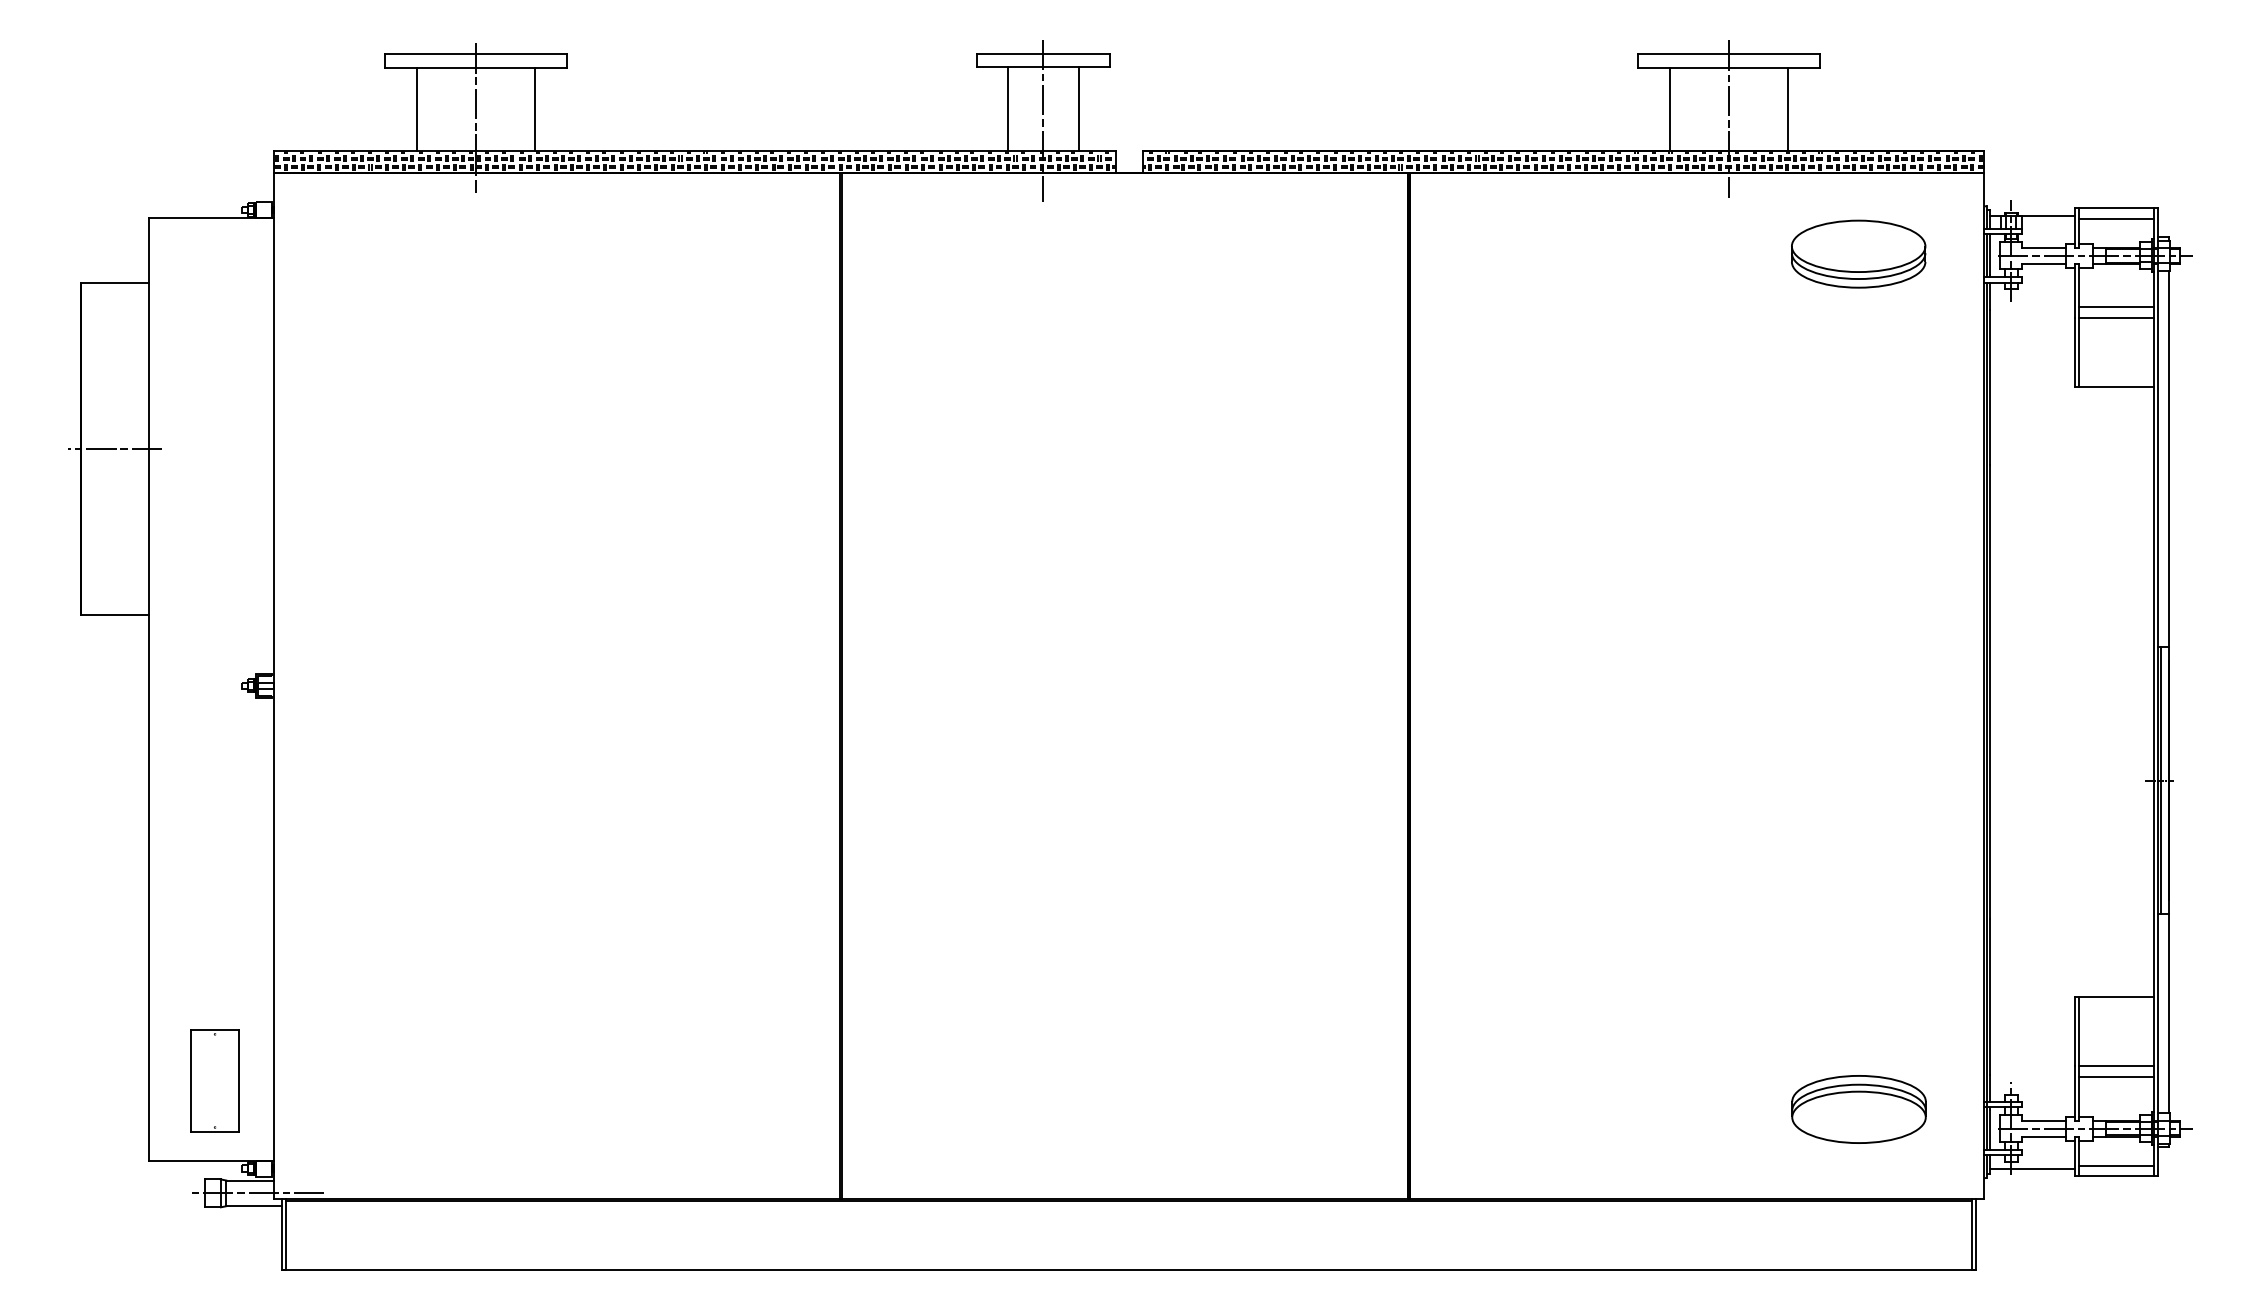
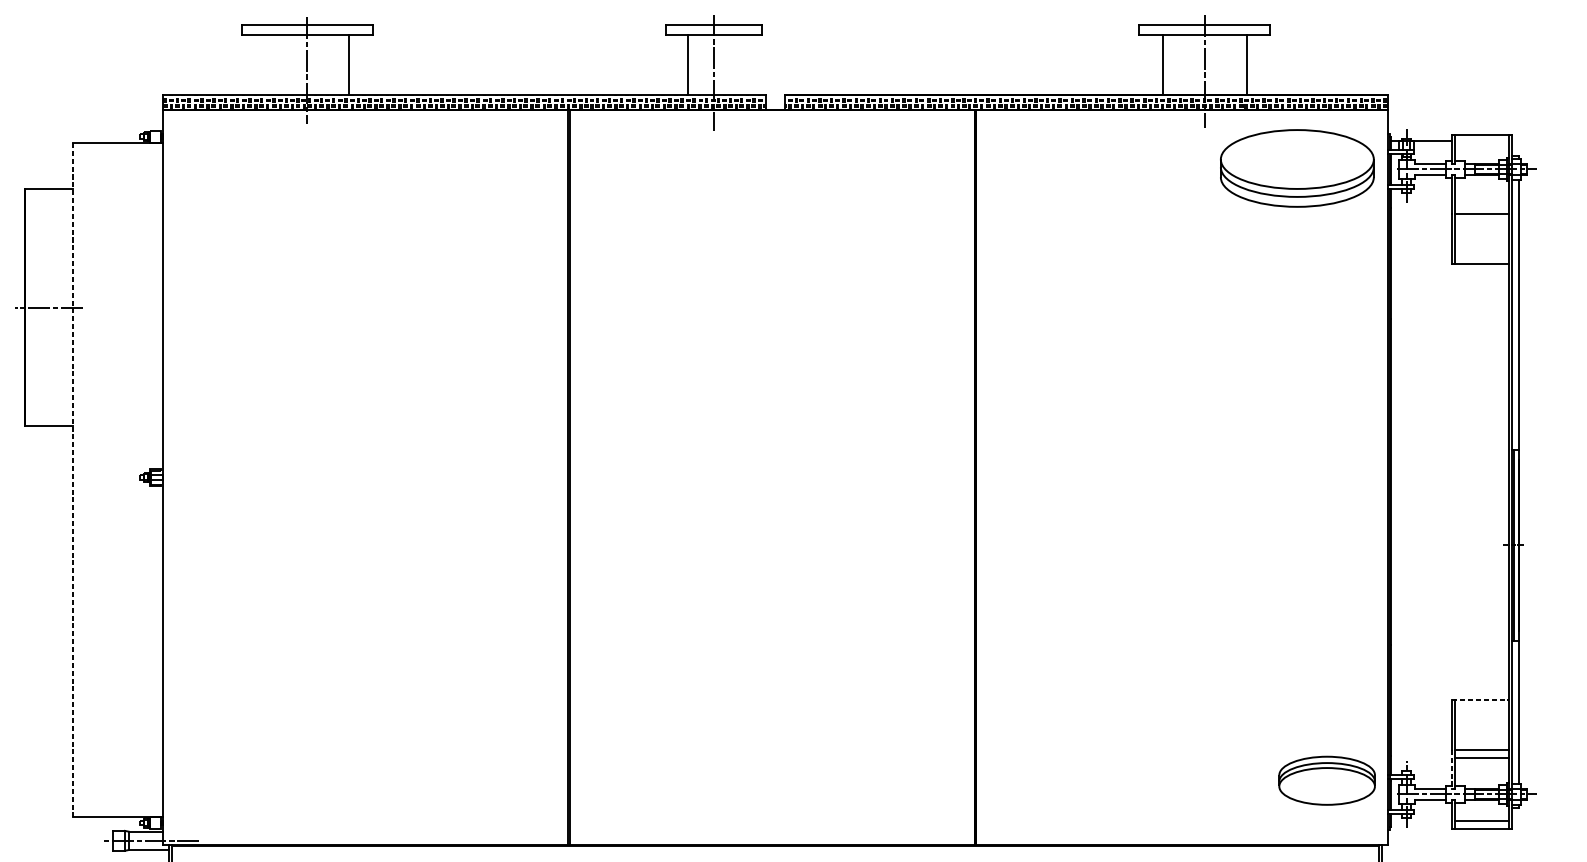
line: (417, 109) -> (265, 64), removed
line: (1079, 109) -> (739, 64), removed
line: (2116, 218) -> (1482, 142), removed
part: (1858, 253) -> (1297, 167), size x1.6
line: (2116, 307) -> (1482, 206), removed
line: (148, 688) -> (73, 479), solid -> dashed
line: (2114, 996) -> (1480, 699), solid -> dashed
part: (214, 1080) -> (120, 760), removed
line: (2074, 1094) -> (1452, 770), solid -> dashed
part: (1858, 1109) -> (1326, 780), moved
line: (2031, 1168) -> (1421, 823), removed

